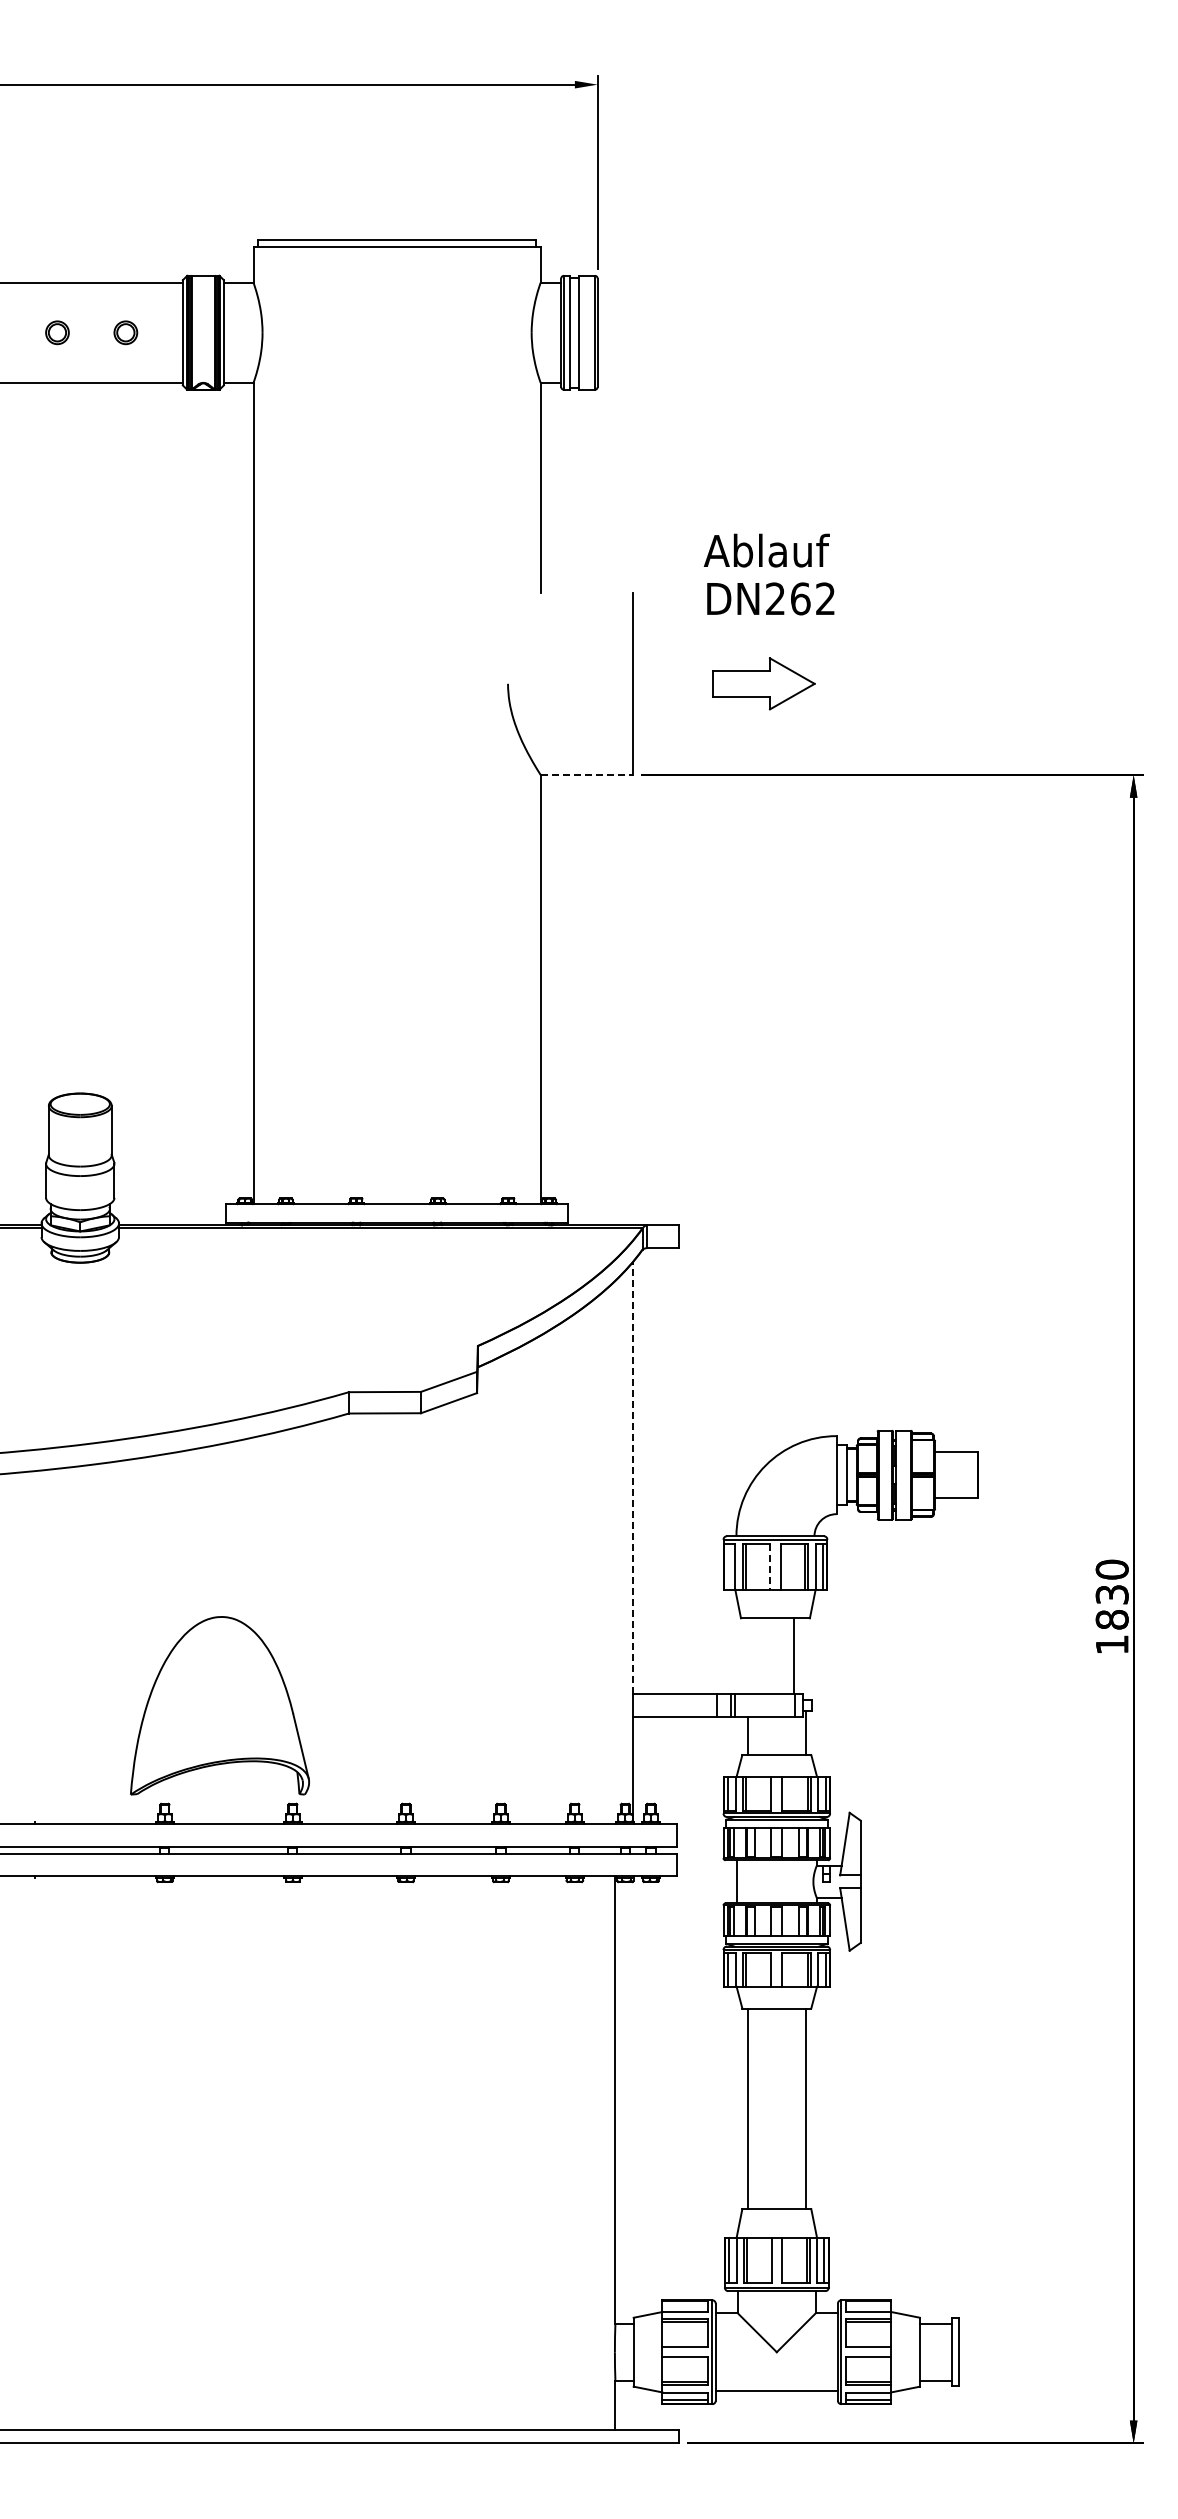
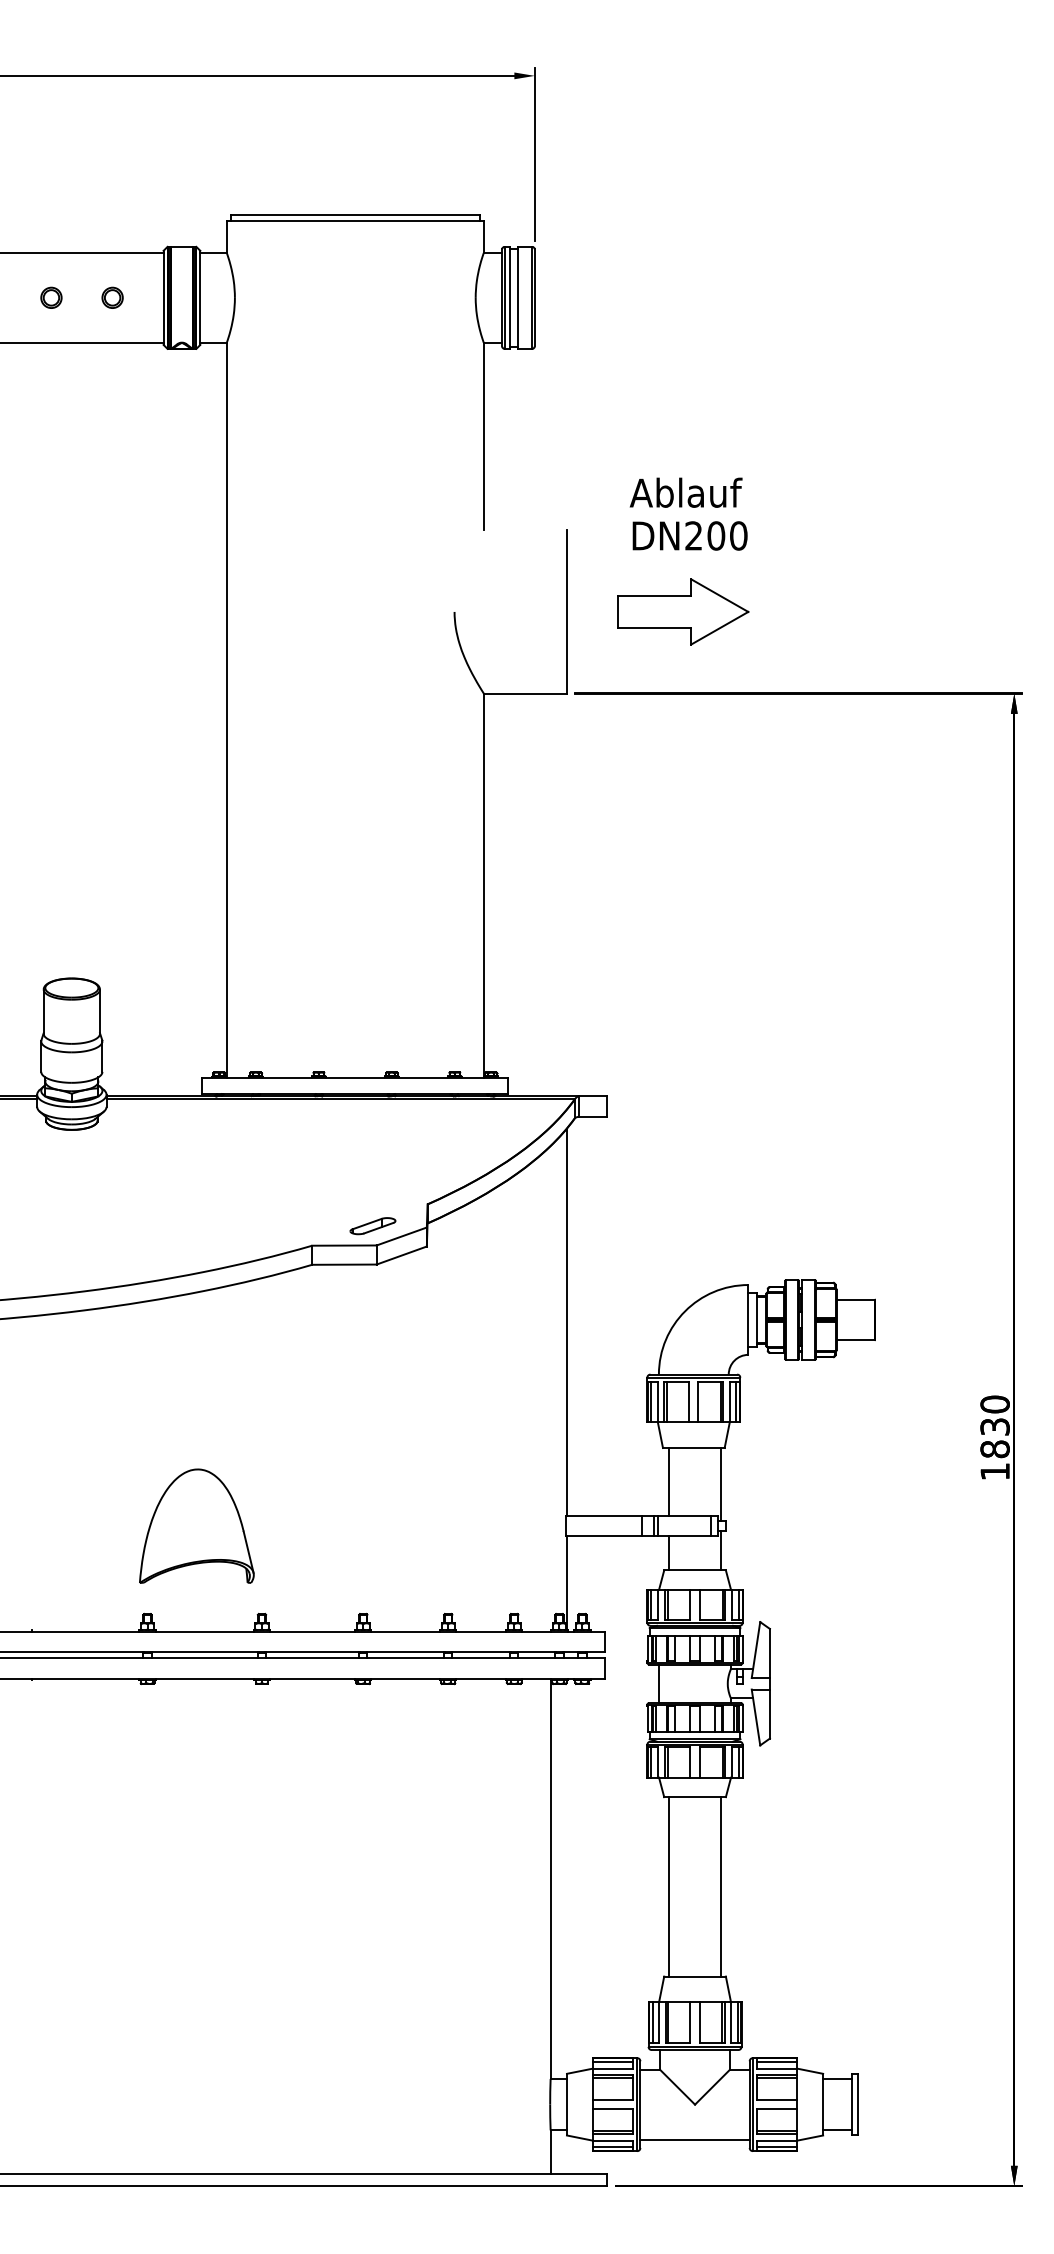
text: (812, 598) -> (726, 535), DN262 -> DN200
part: (763, 683) -> (683, 611), size x1.43
line: (587, 774) -> (525, 693), dashed -> solid
part: (416, 1370) -> (372, 1226), added
line: (633, 1477) -> (566, 1322), dashed -> solid
line: (727, 1566) -> (650, 1401), added
line: (770, 1567) -> (689, 1402), dashed -> solid
line: (794, 1655) -> (669, 1481), moved
line: (805, 1658) -> (720, 1483), added
part: (219, 1705) -> (196, 1526), size x0.71
line: (684, 2304) -> (612, 2061), added
line: (868, 2304) -> (777, 2061), added

